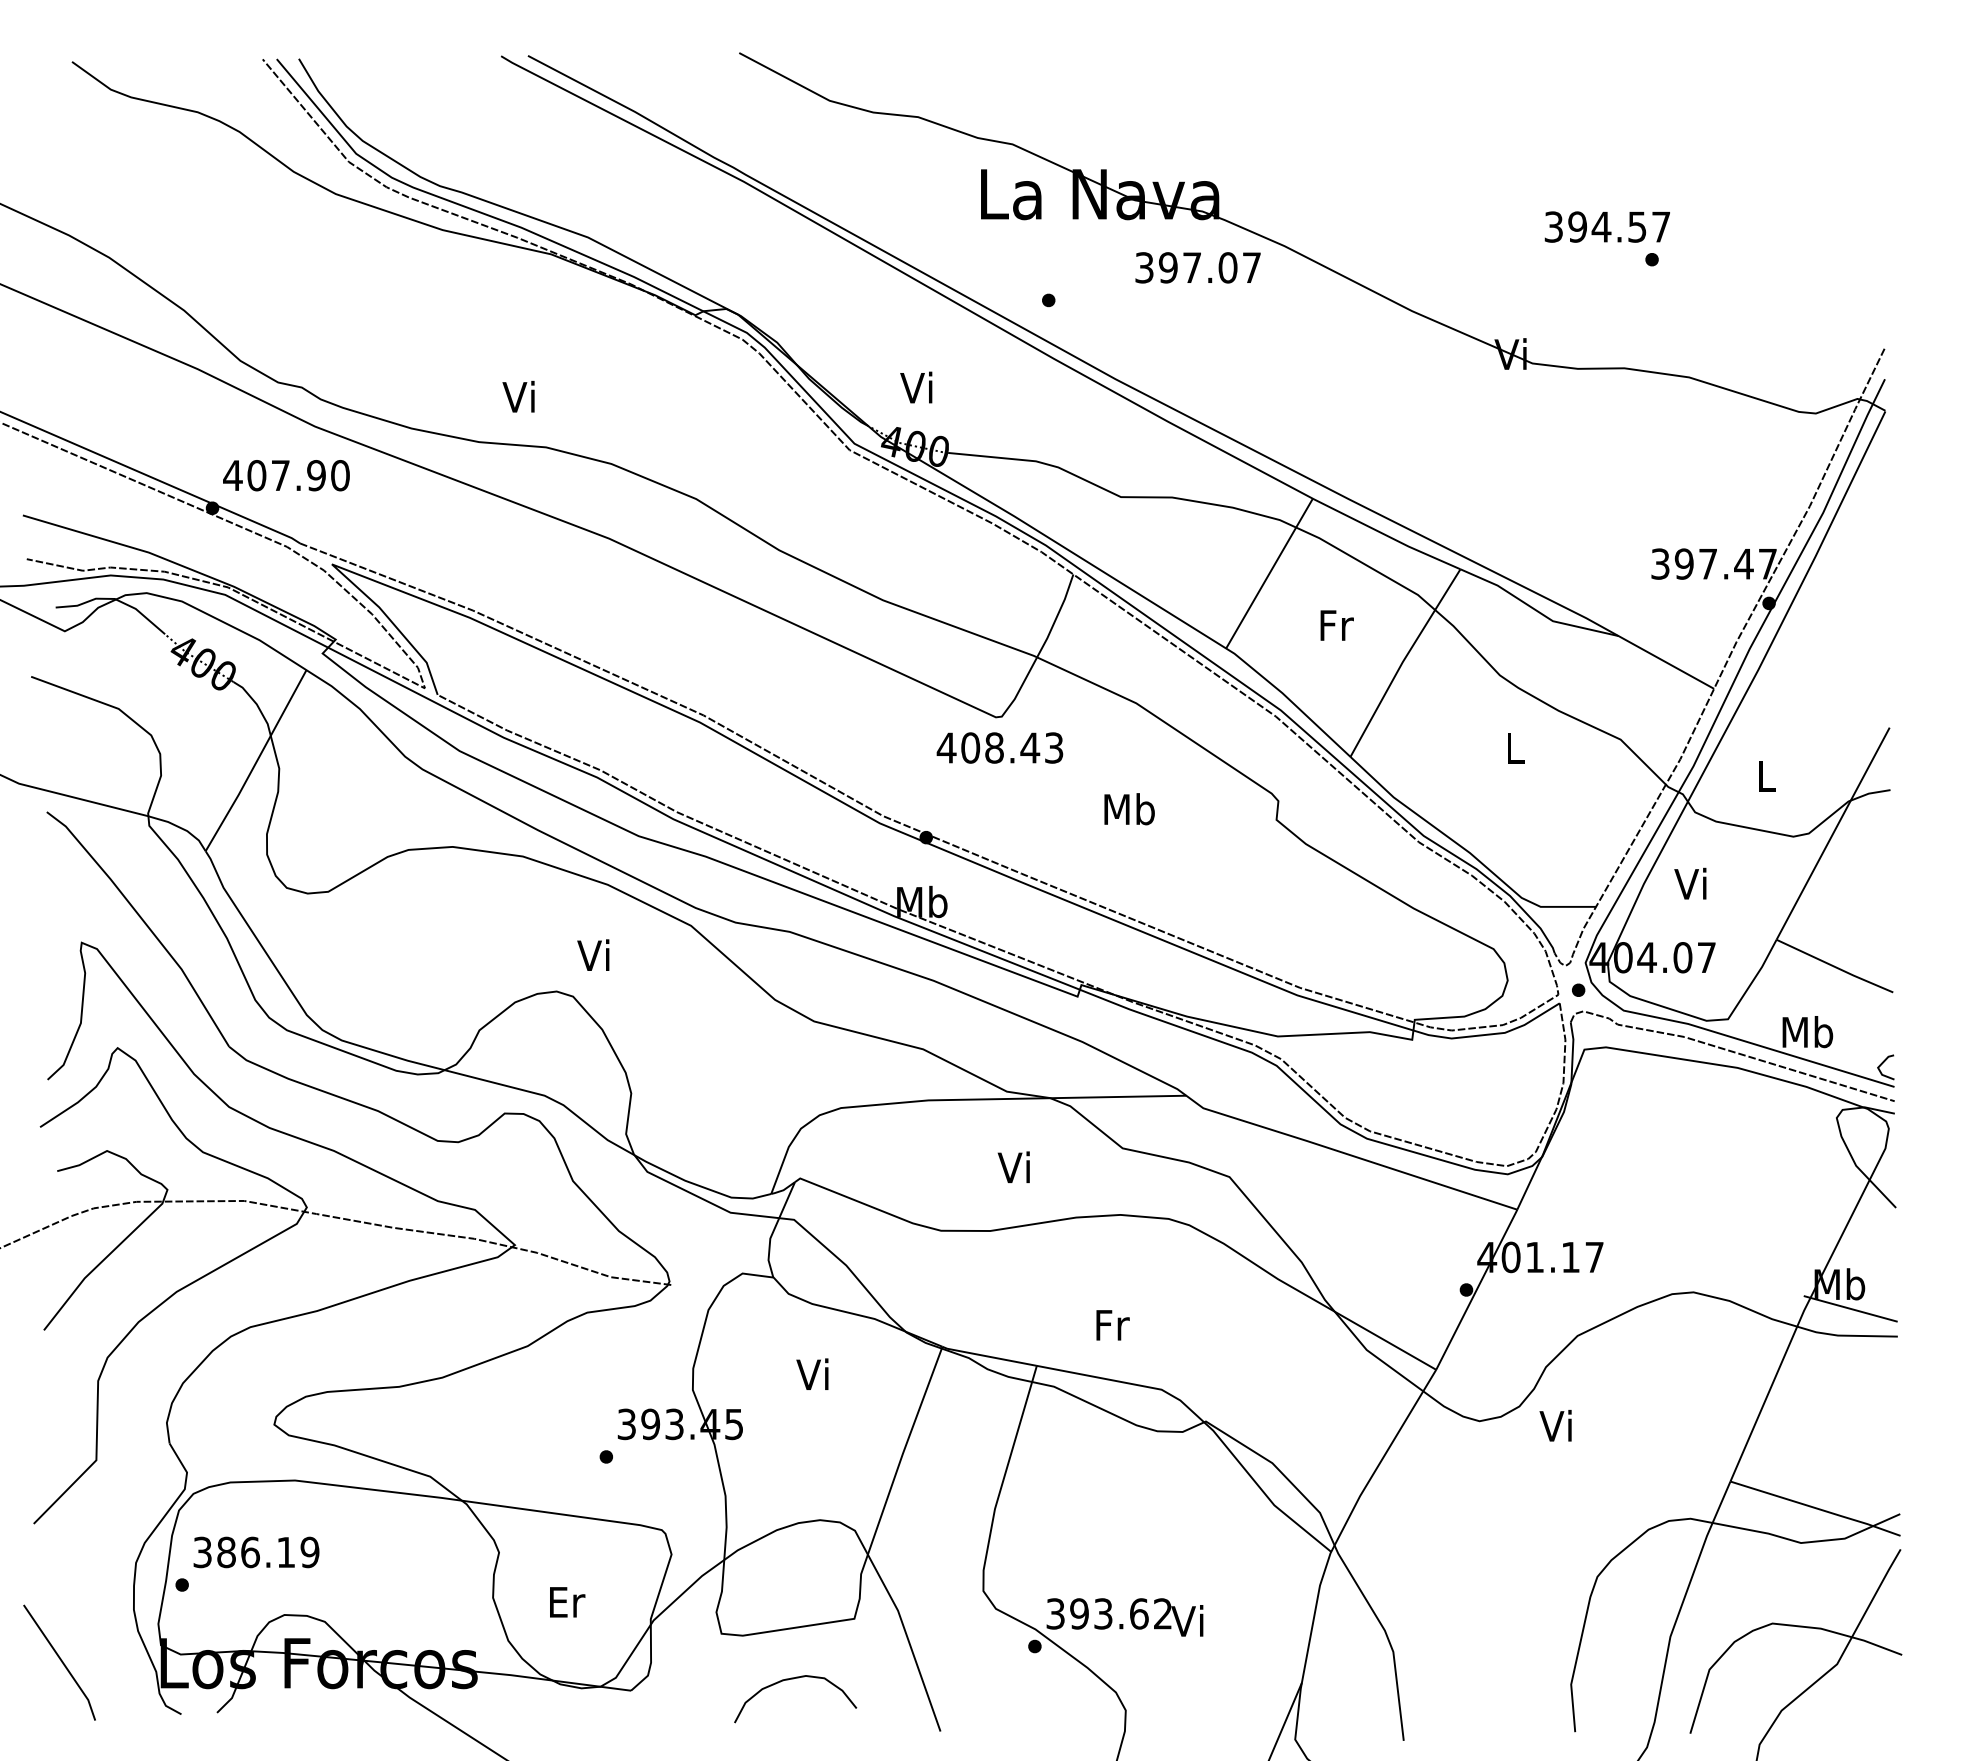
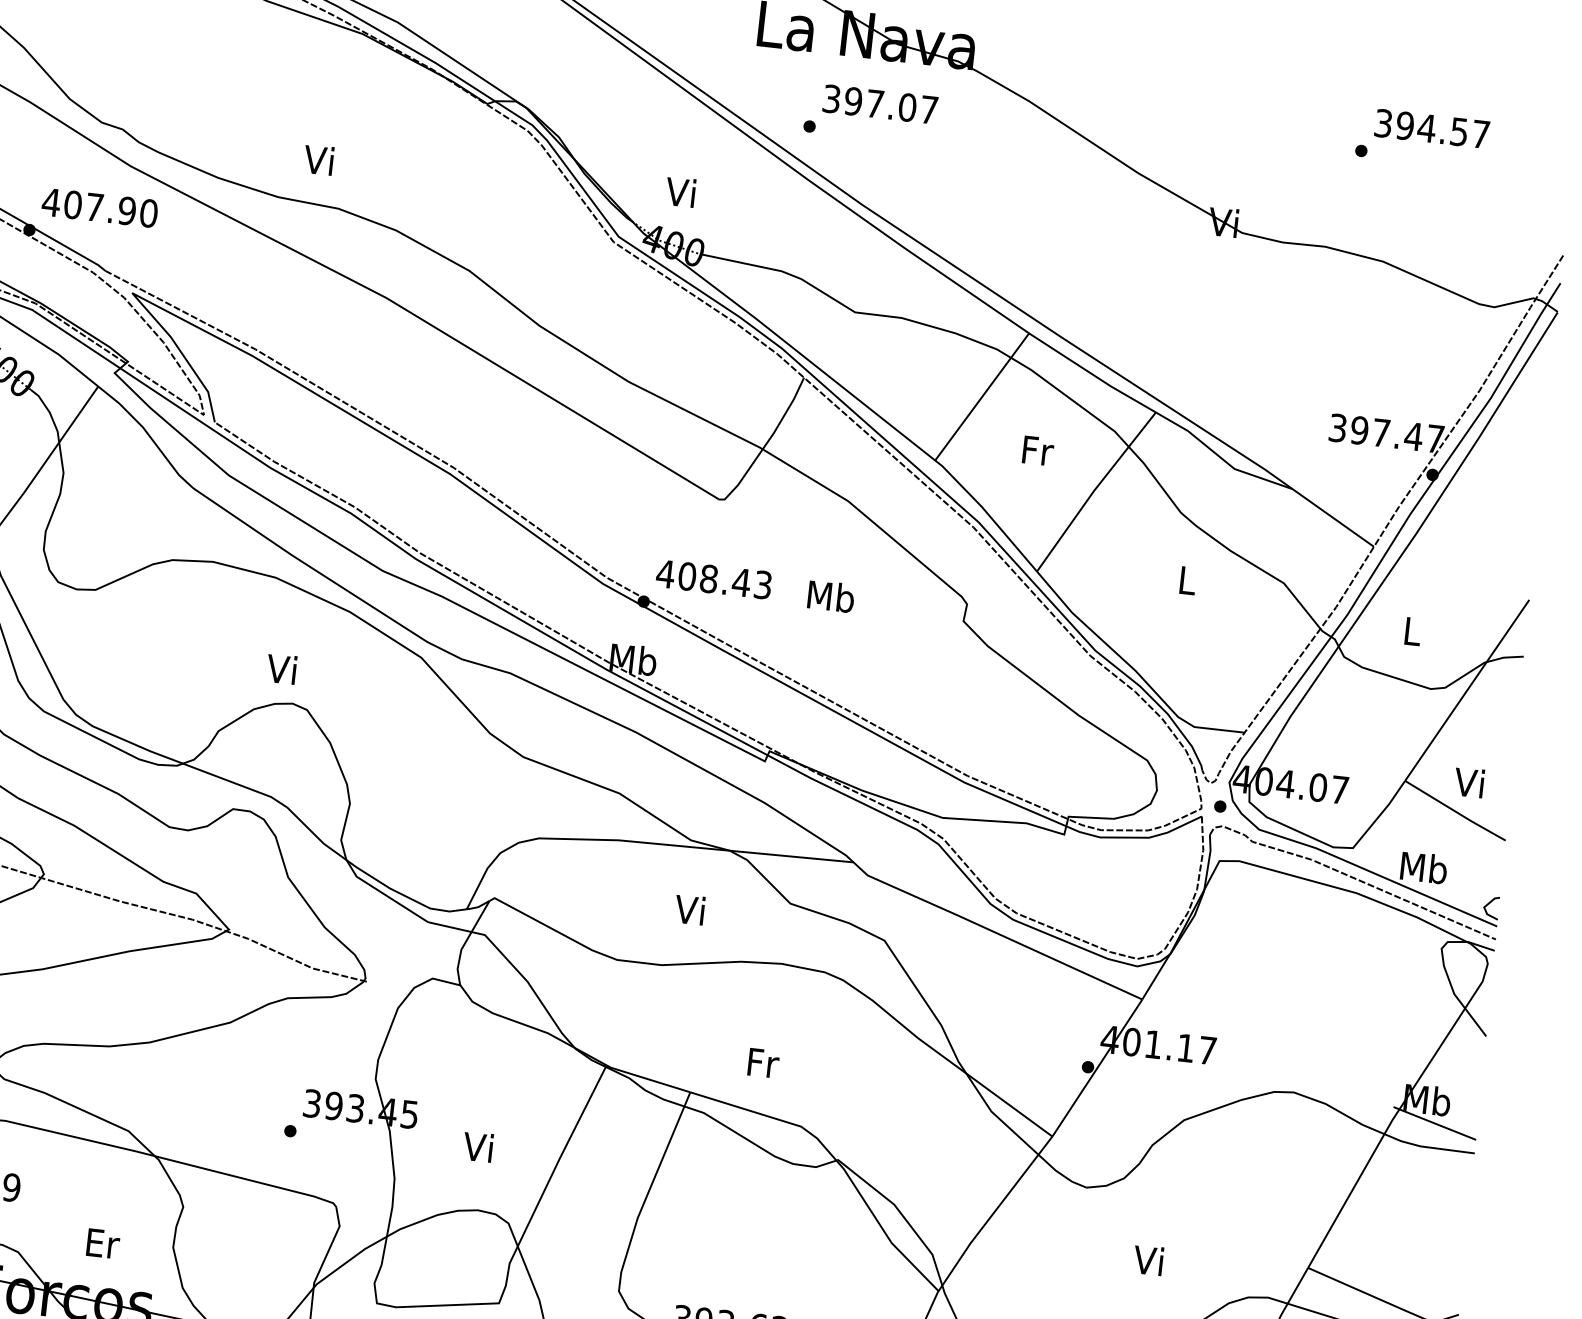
text: (1606, 226) -> (1431, 128), moved
text: (1197, 267) -> (879, 104), moved
text: (999, 747) -> (713, 579), moved
text: (1690, 883) -> (1469, 782), moved
text: (593, 954) -> (281, 668), moved
text: (812, 1373) -> (478, 1146), moved
text: (1555, 1425) -> (1148, 1260), moved
text: (567, 1602) -> (103, 1243), moved

